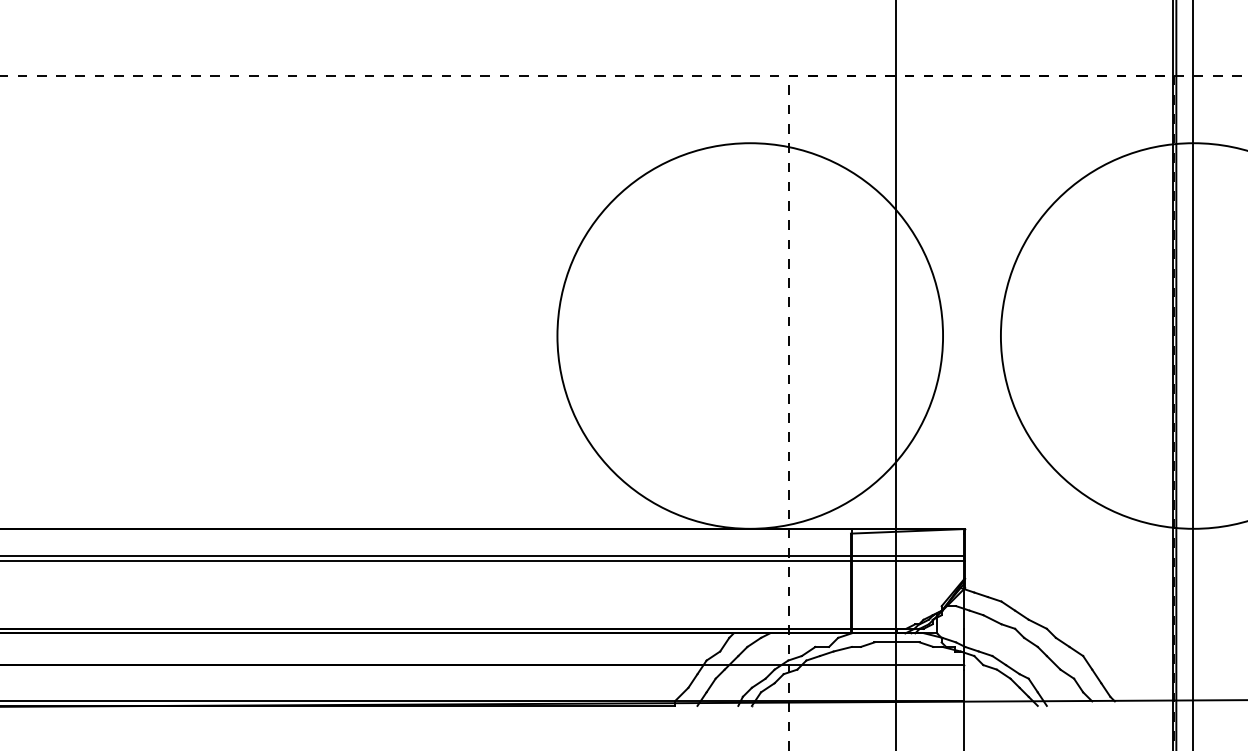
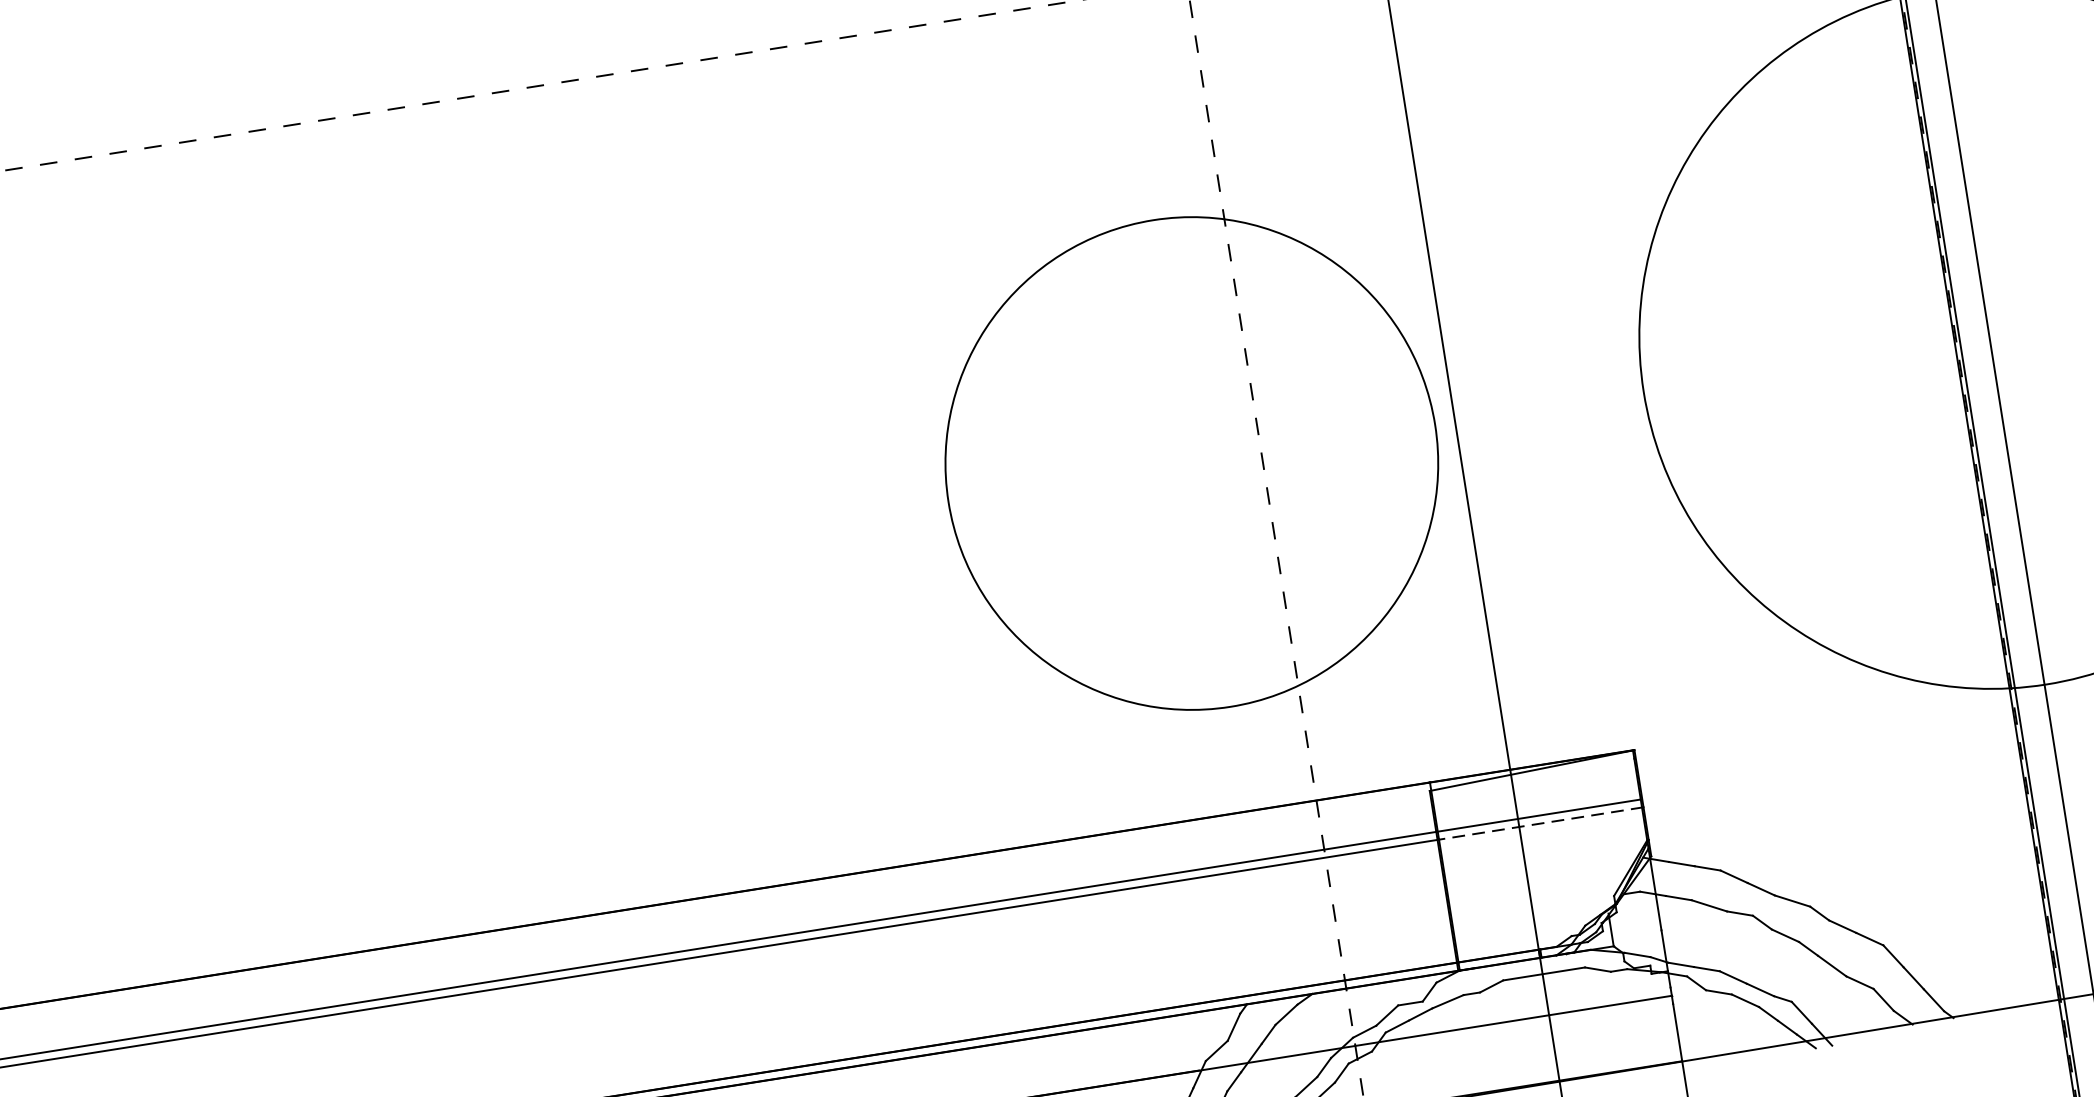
circle: (750, 335) -> (1192, 462), size x0.7
line: (908, 560) -> (1541, 823), solid -> dashed

